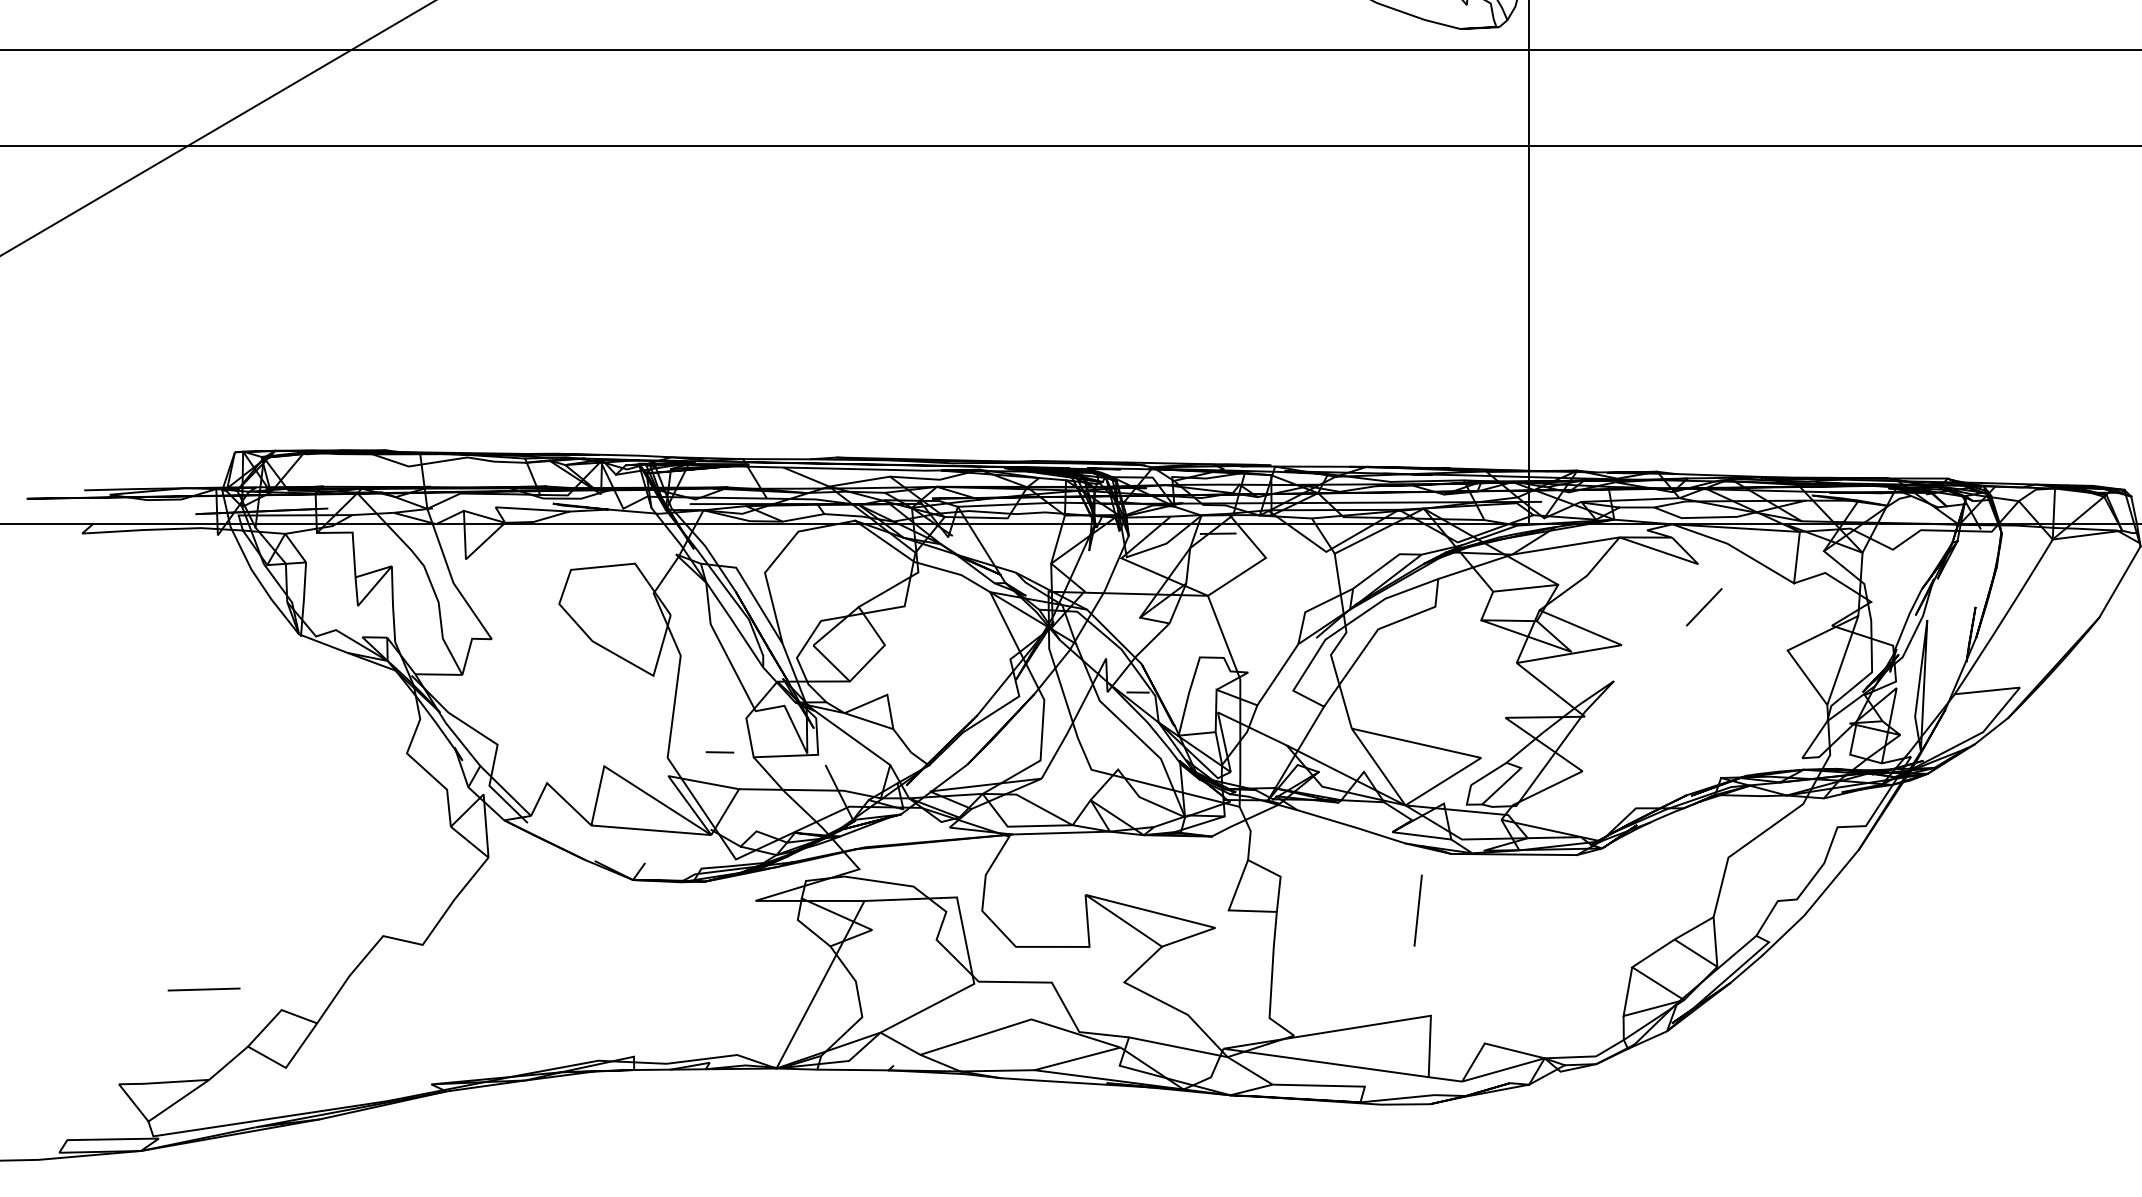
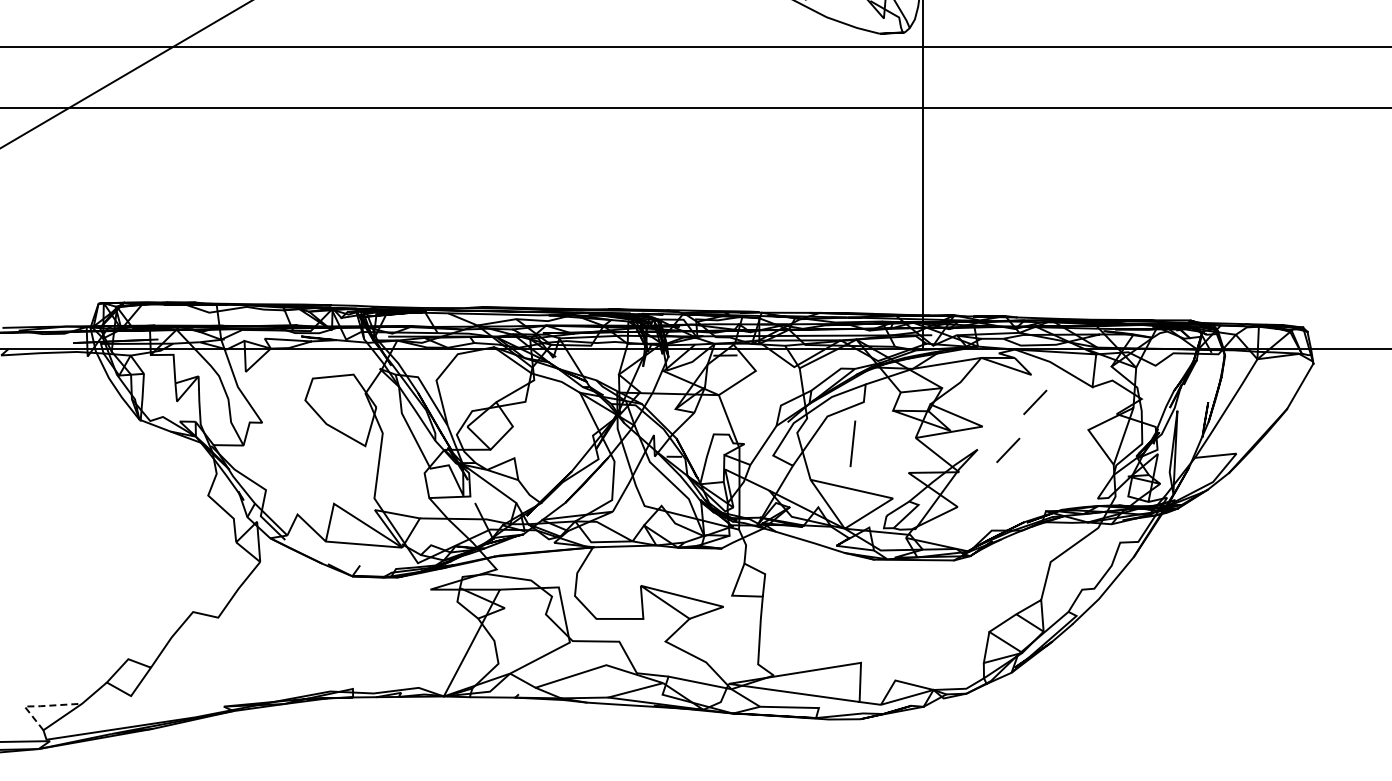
line: (1662, 682) -> (1008, 450), added
line: (719, 751) -> (407, 494), removed
line: (1417, 910) -> (852, 443), moved
line: (203, 988) -> (78, 645), removed
line: (140, 1084) -> (38, 706), solid -> dashed

